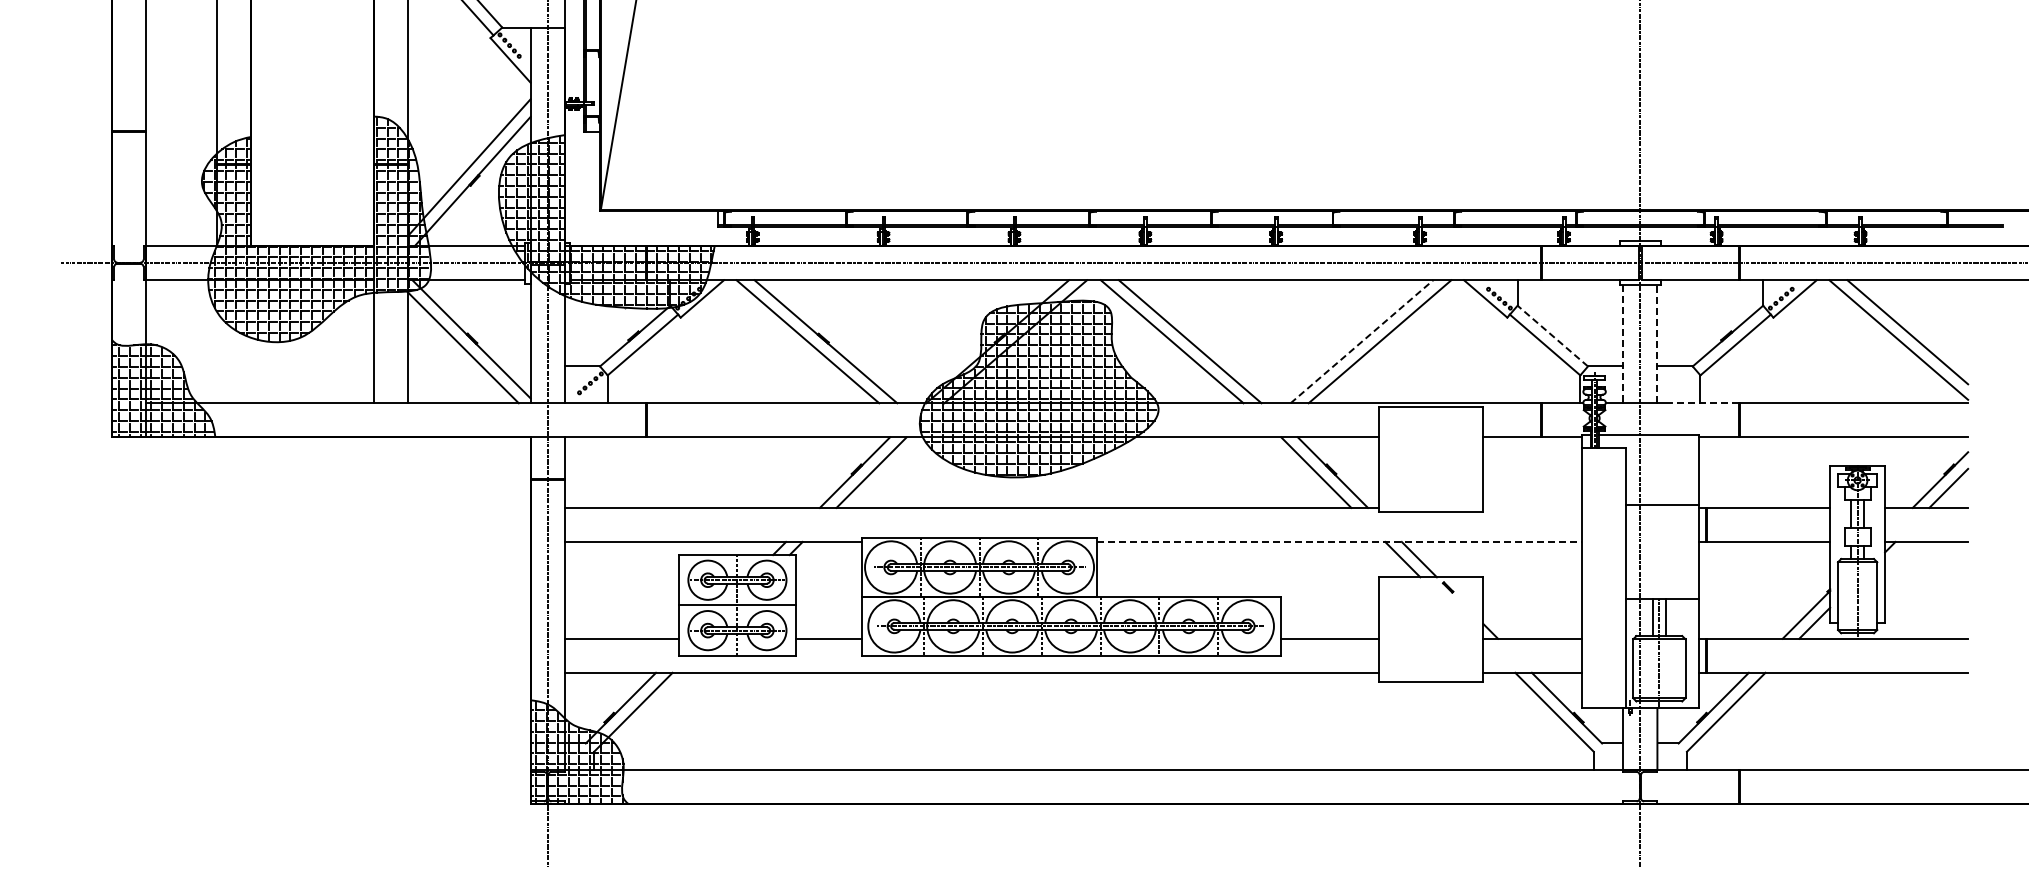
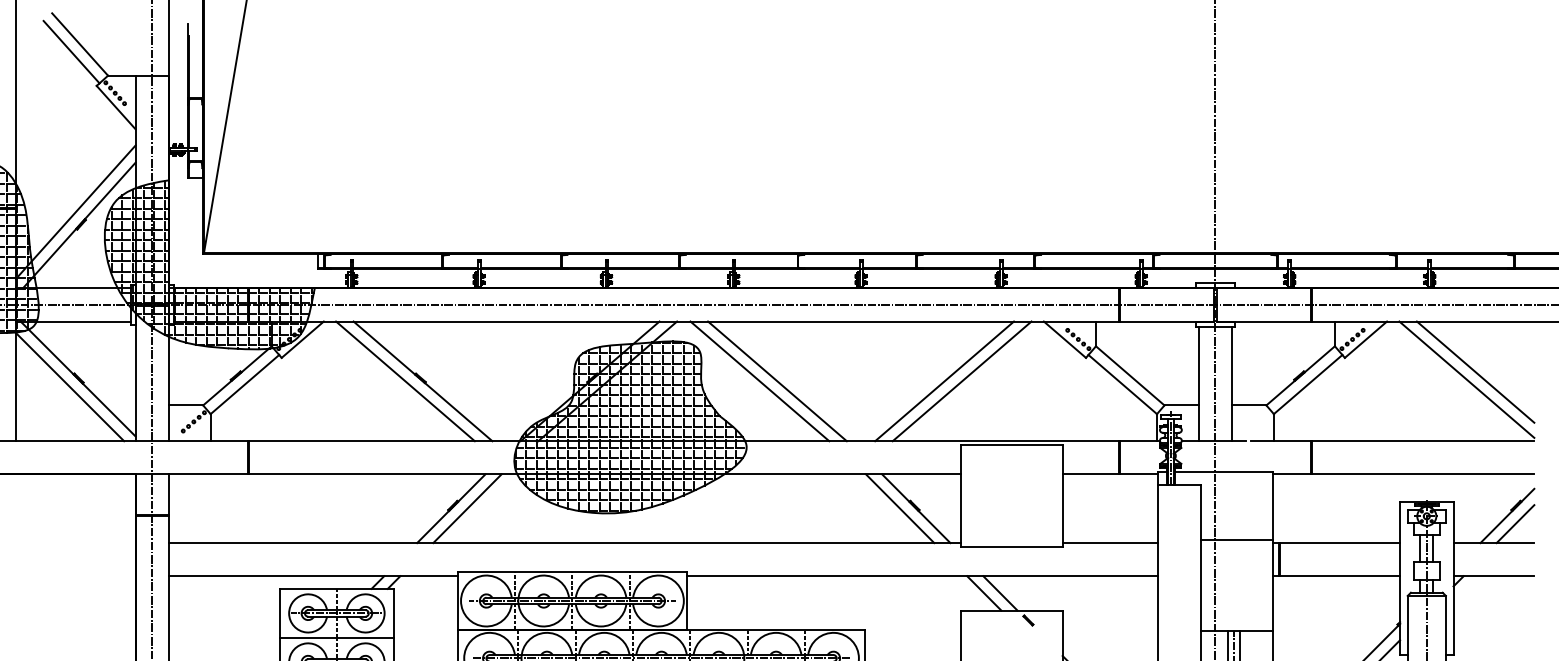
line: (1552, 335) -> (1129, 375), dashed -> solid
line: (1362, 341) -> (945, 381), dashed -> solid
line: (1623, 344) -> (1199, 384), dashed -> solid
line: (1657, 344) -> (1232, 384), dashed -> solid
line: (1707, 403) -> (1280, 441), dashed -> solid
line: (1532, 507) -> (1110, 542), added
line: (1339, 541) -> (922, 575), dashed -> solid

